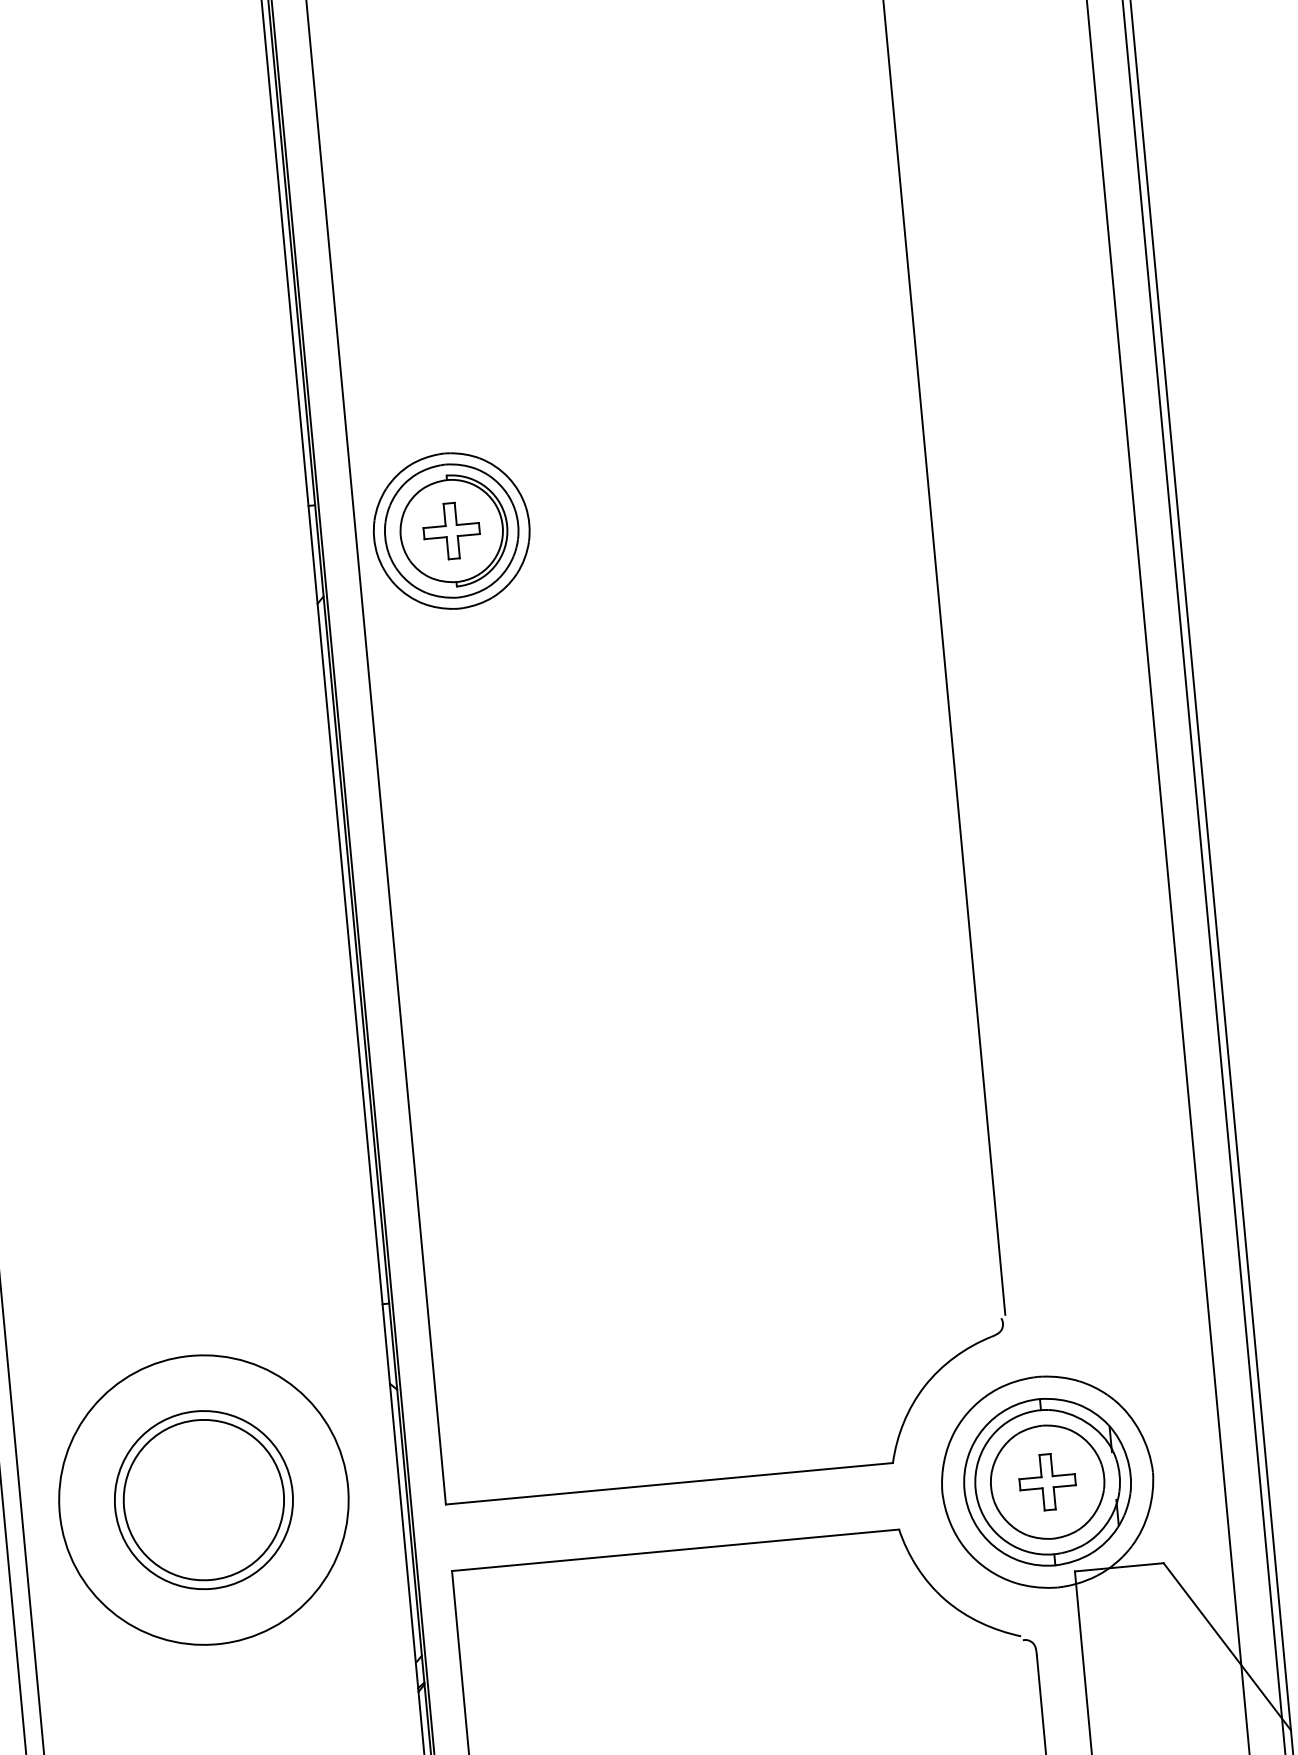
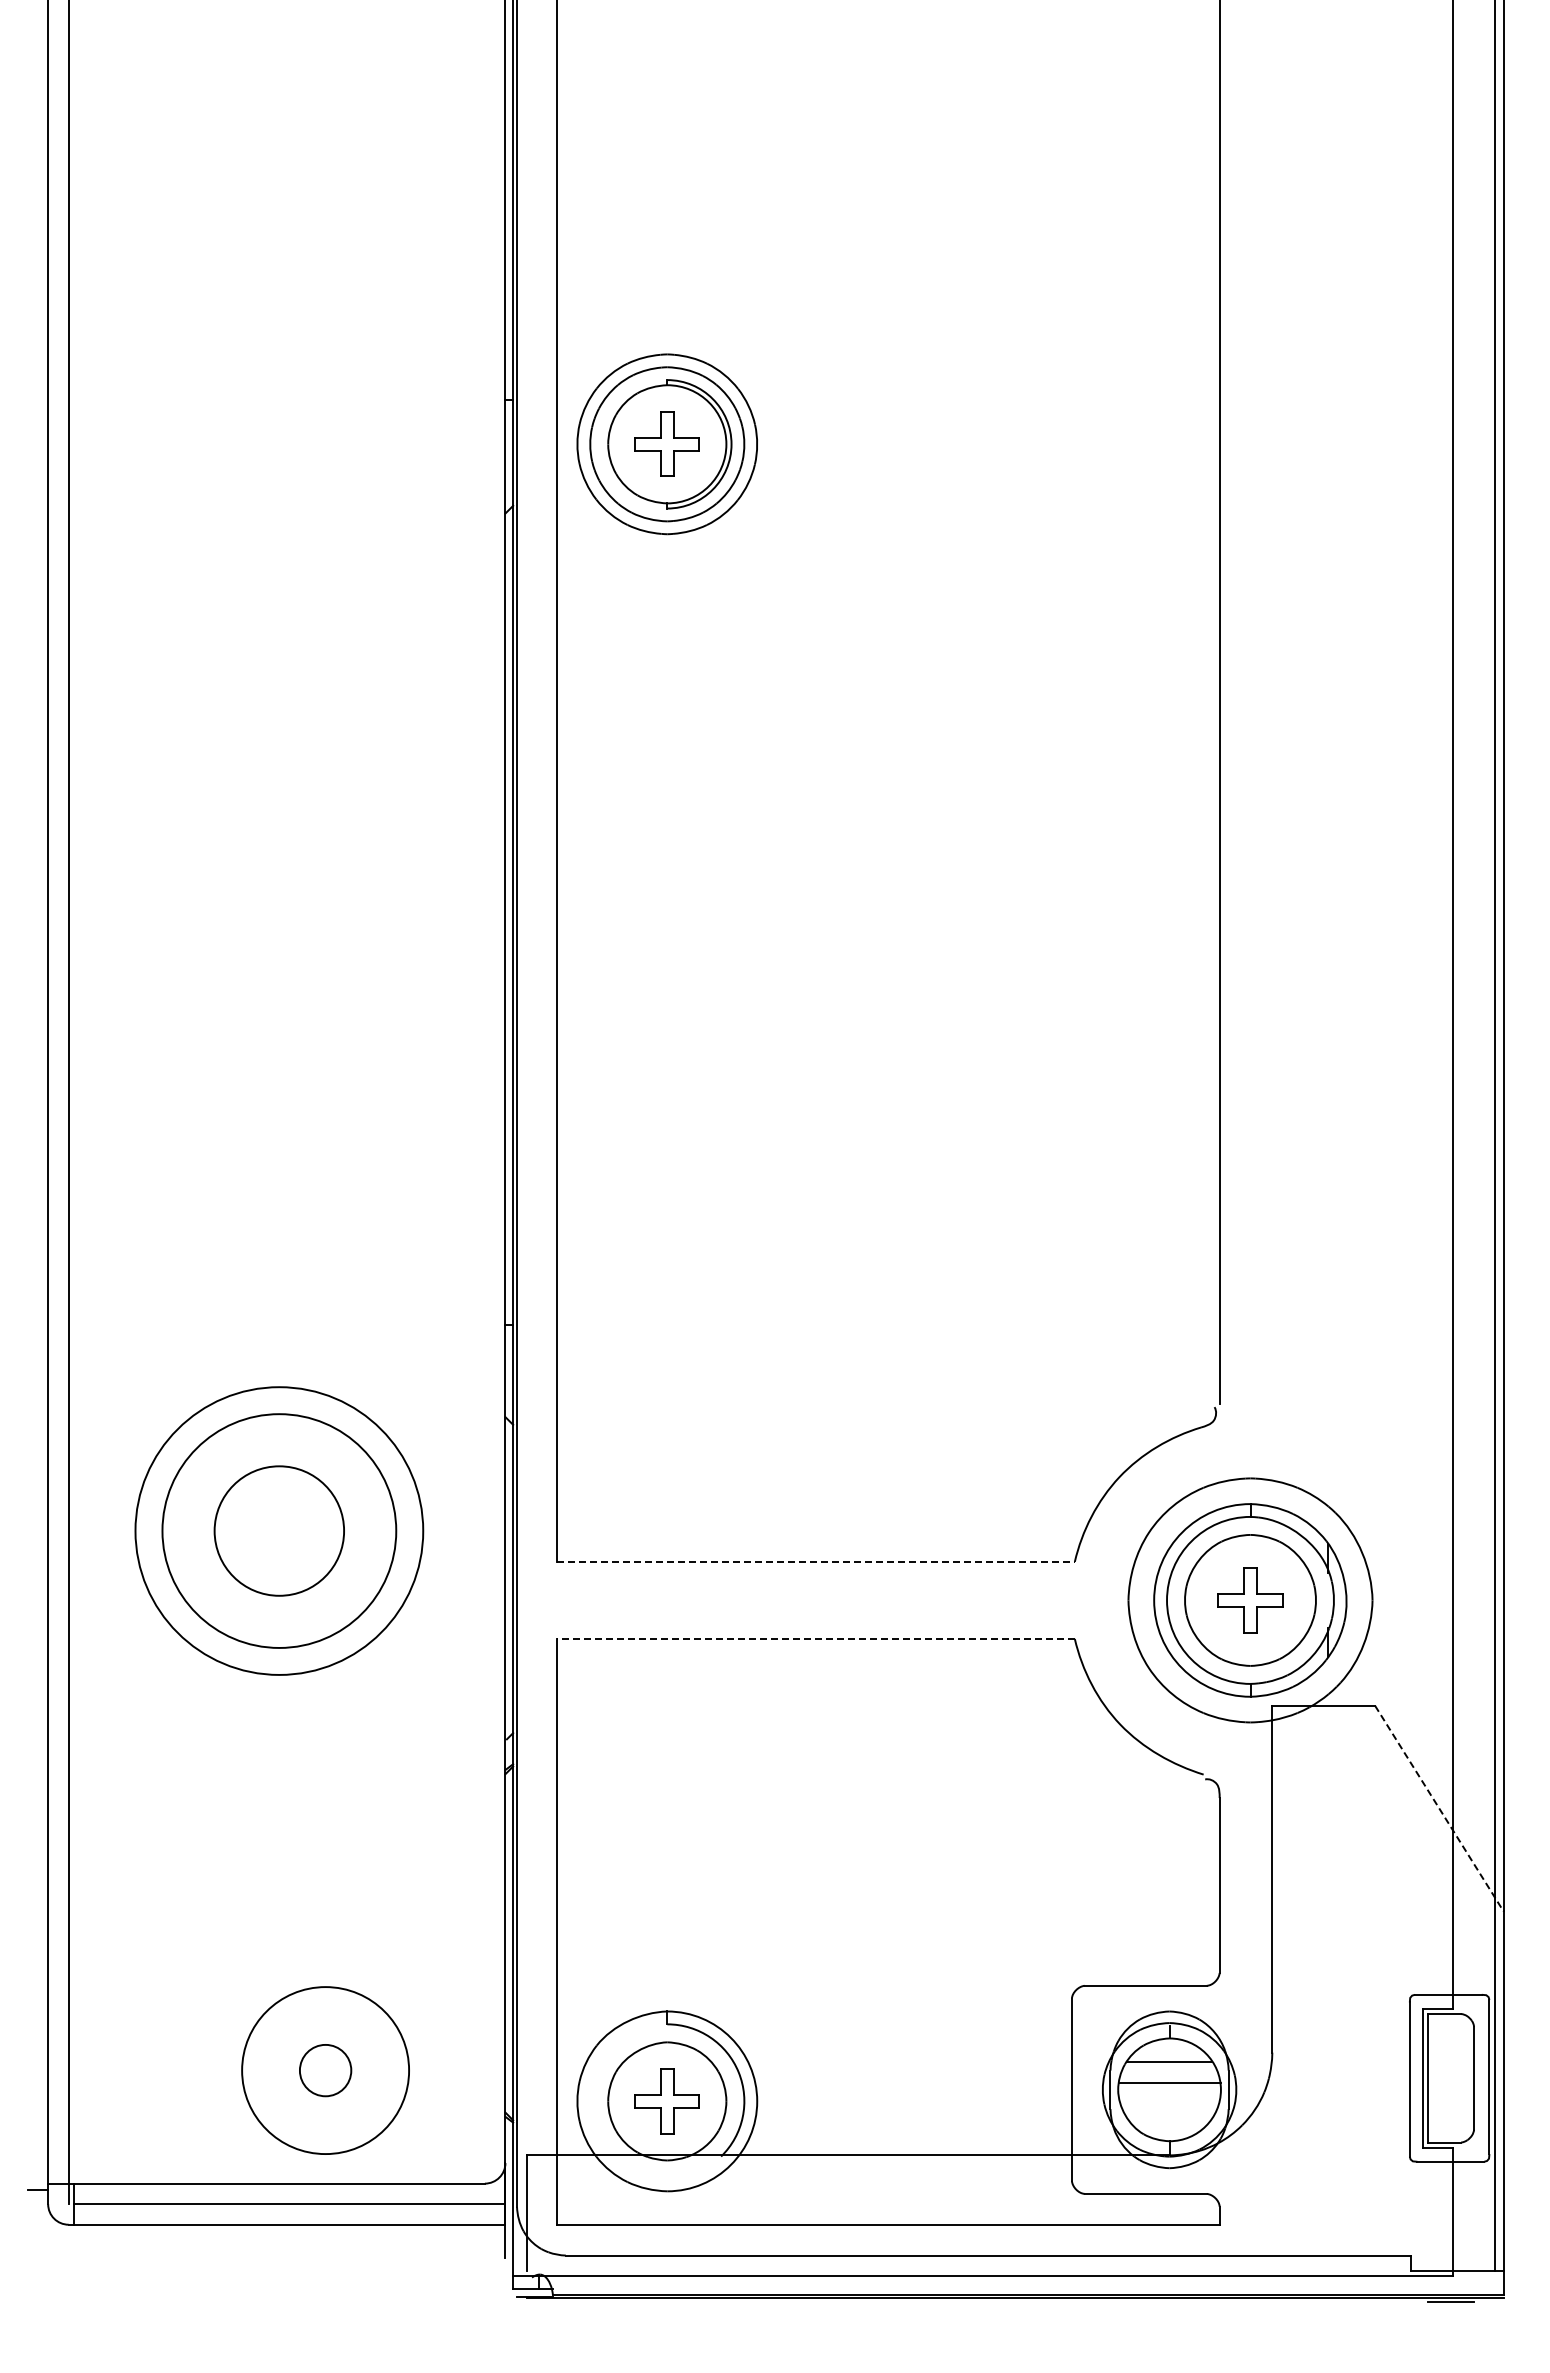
line: (669, 1483) -> (816, 1561), solid -> dashed
circle: (203, 1499) -> (278, 1530), size x0.7
circle: (203, 1499) -> (279, 1530), size x1.4
circle: (204, 1500) -> (279, 1531), size x0.7
line: (675, 1549) -> (815, 1638), solid -> dashed
line: (1227, 1647) -> (1439, 1809), solid -> dashed

